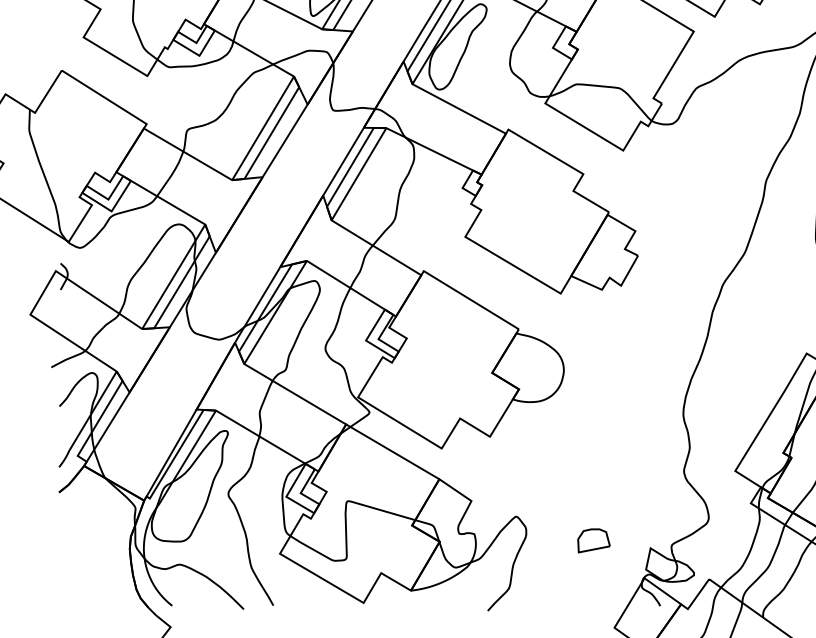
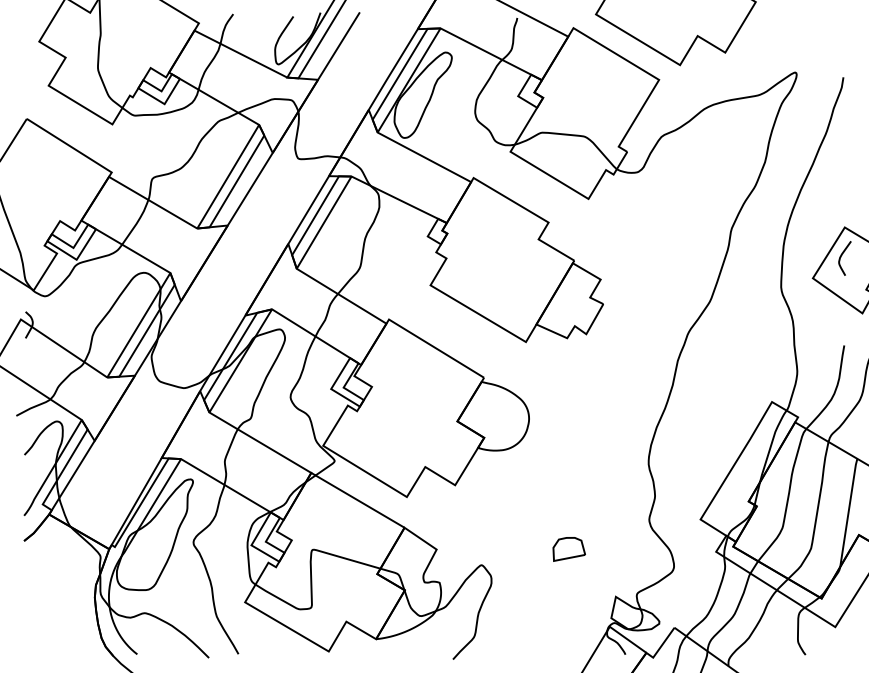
part: (593, 540) -> (568, 549), moved

